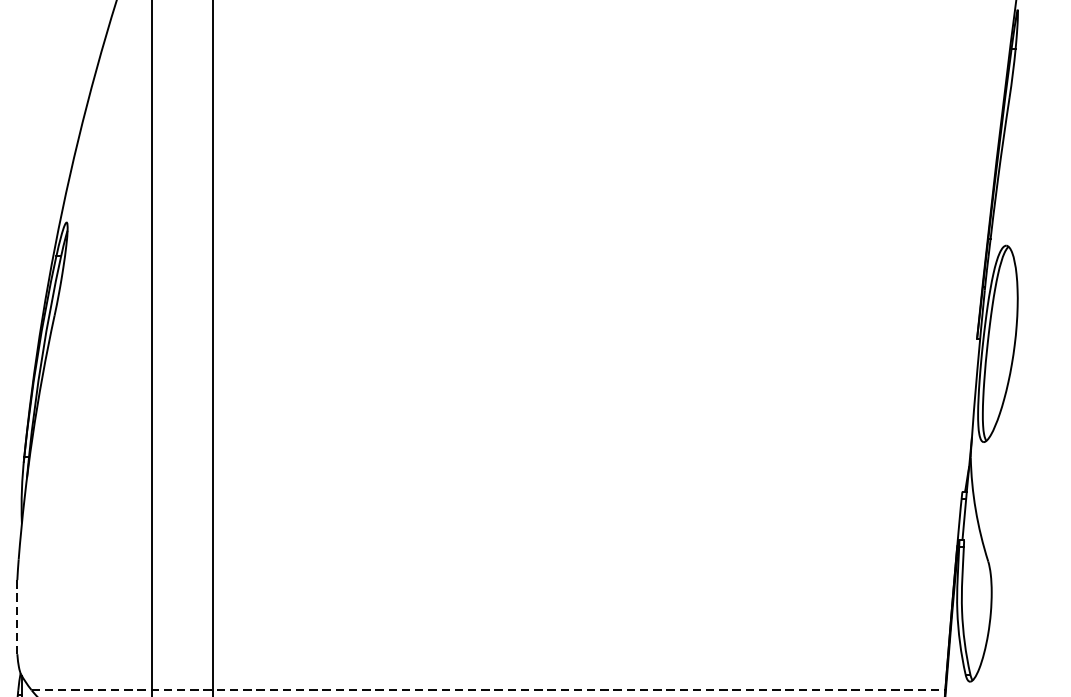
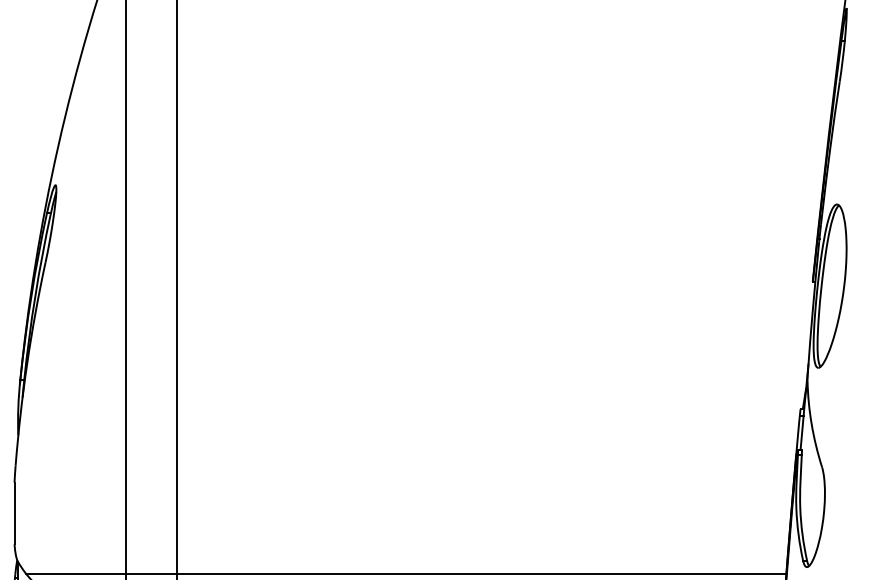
line: (17, 617) -> (14, 513), dashed -> solid
line: (488, 690) -> (406, 574), dashed -> solid

